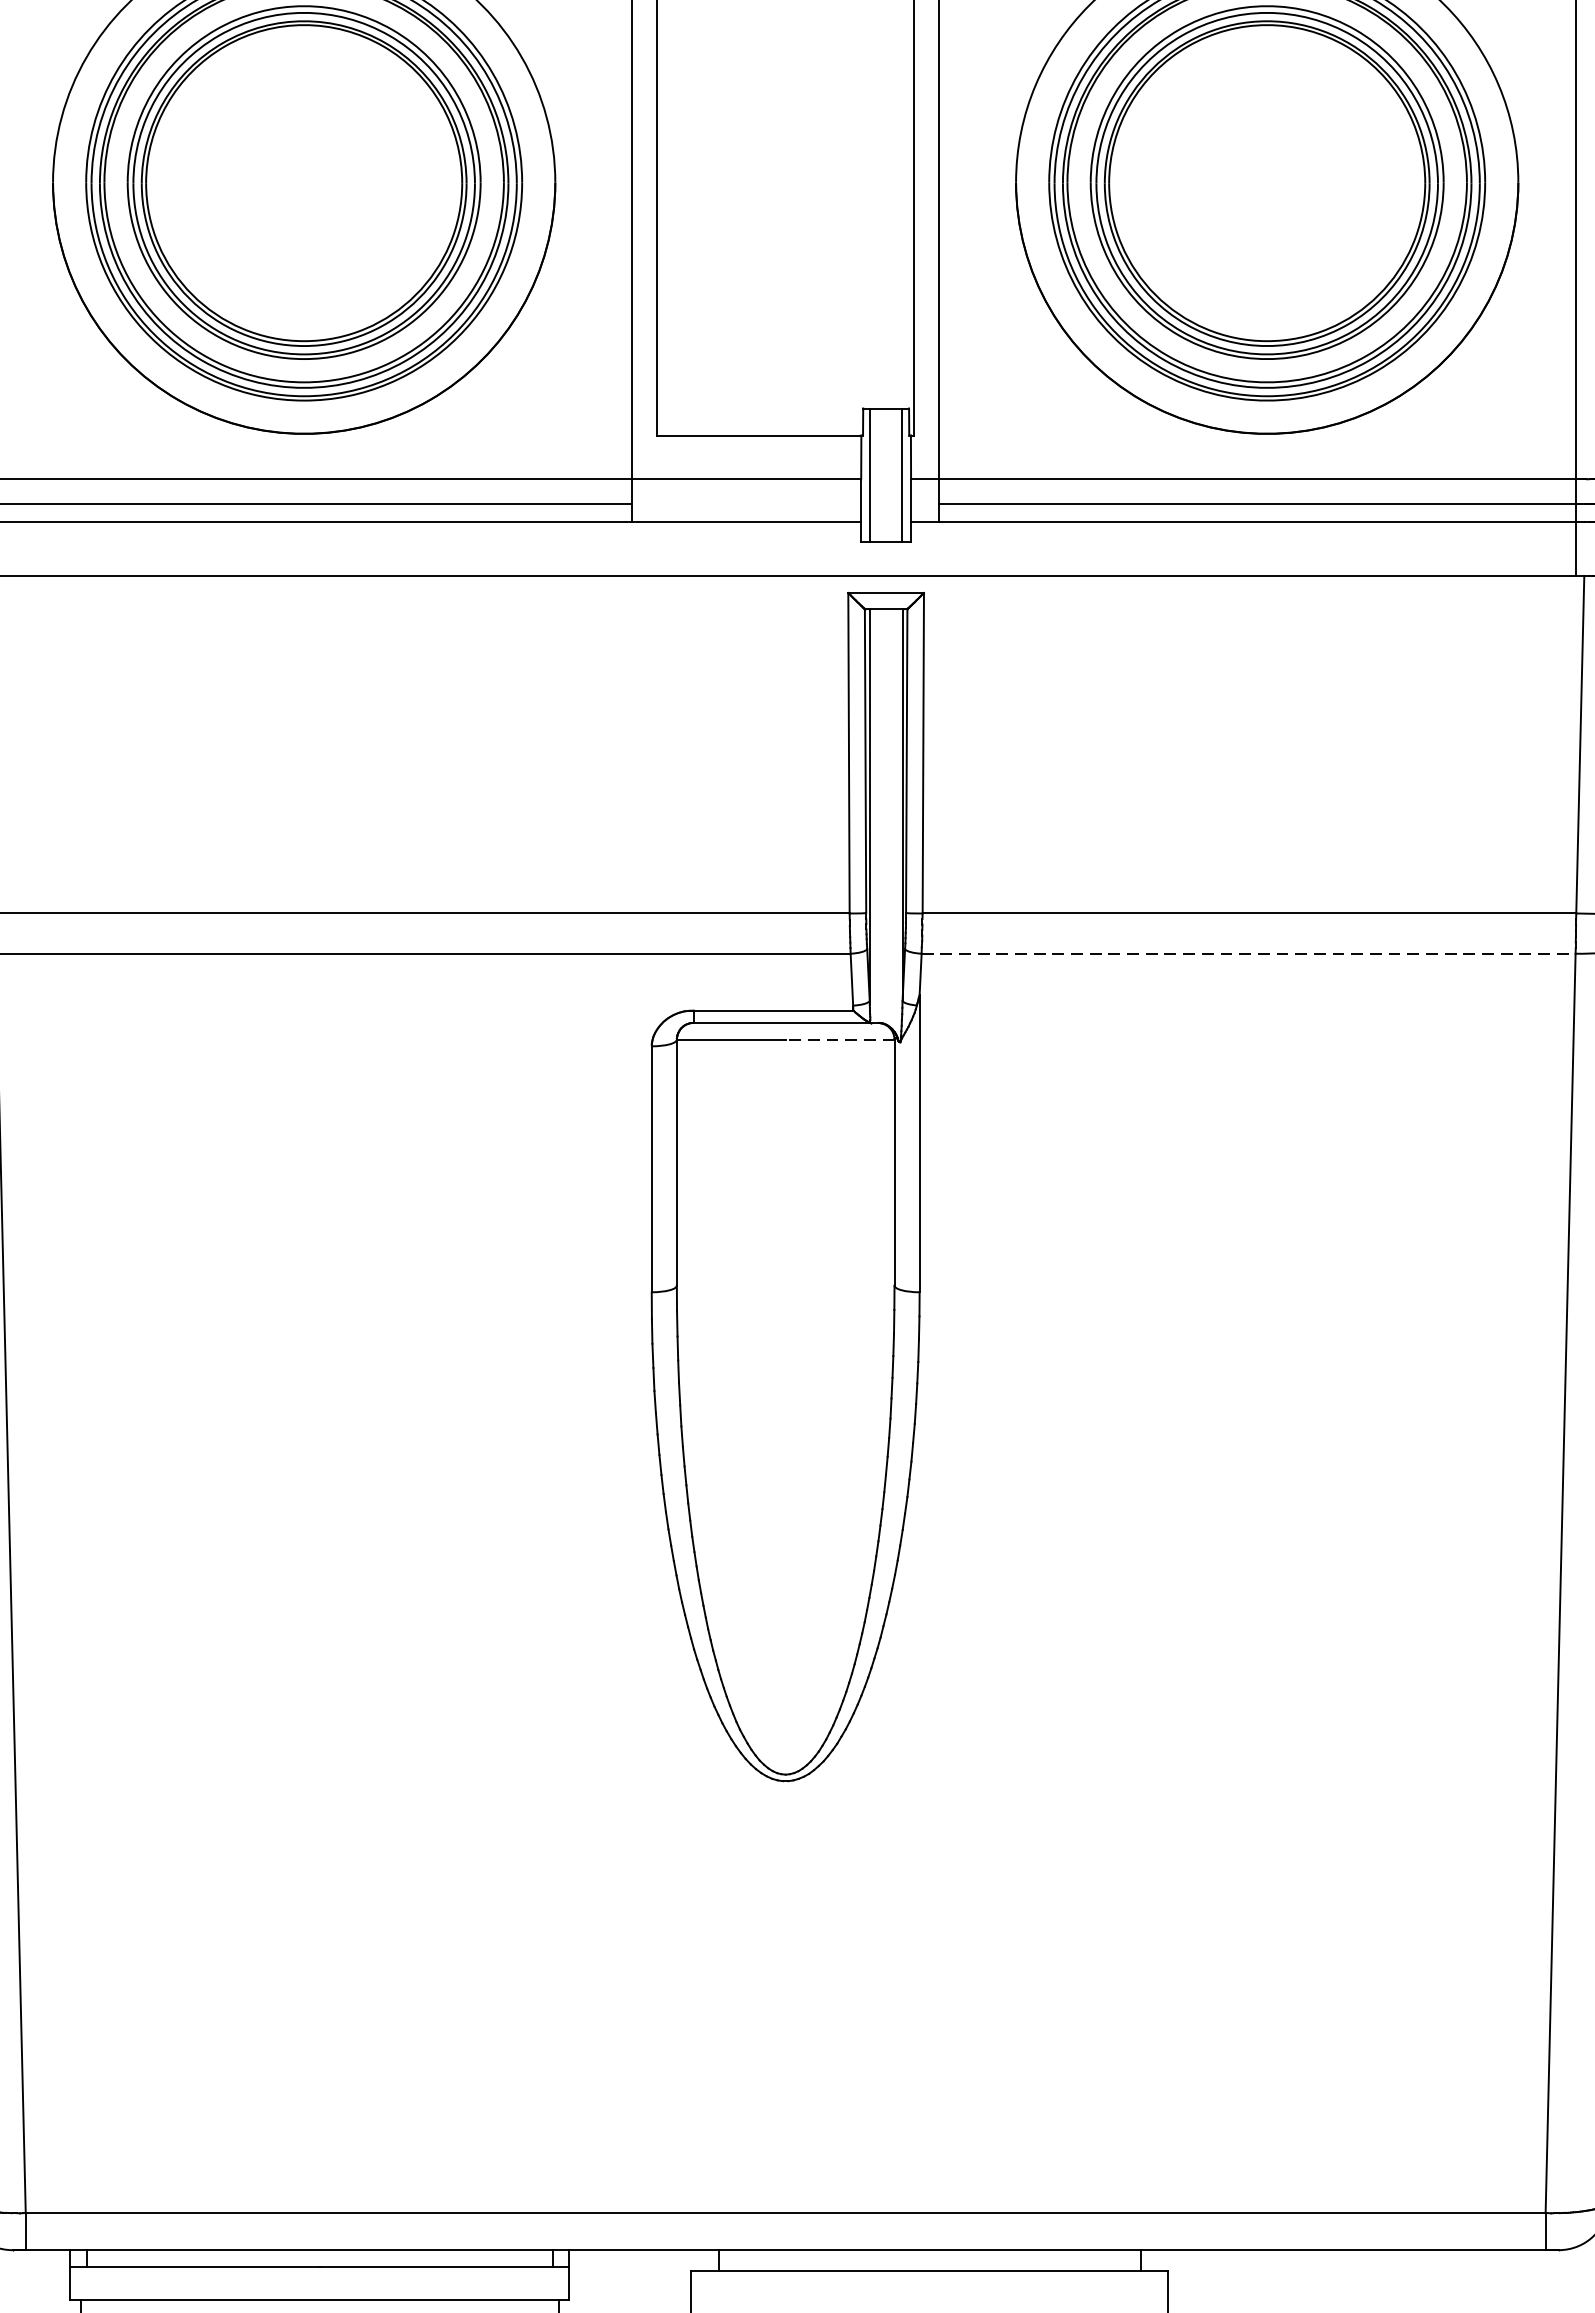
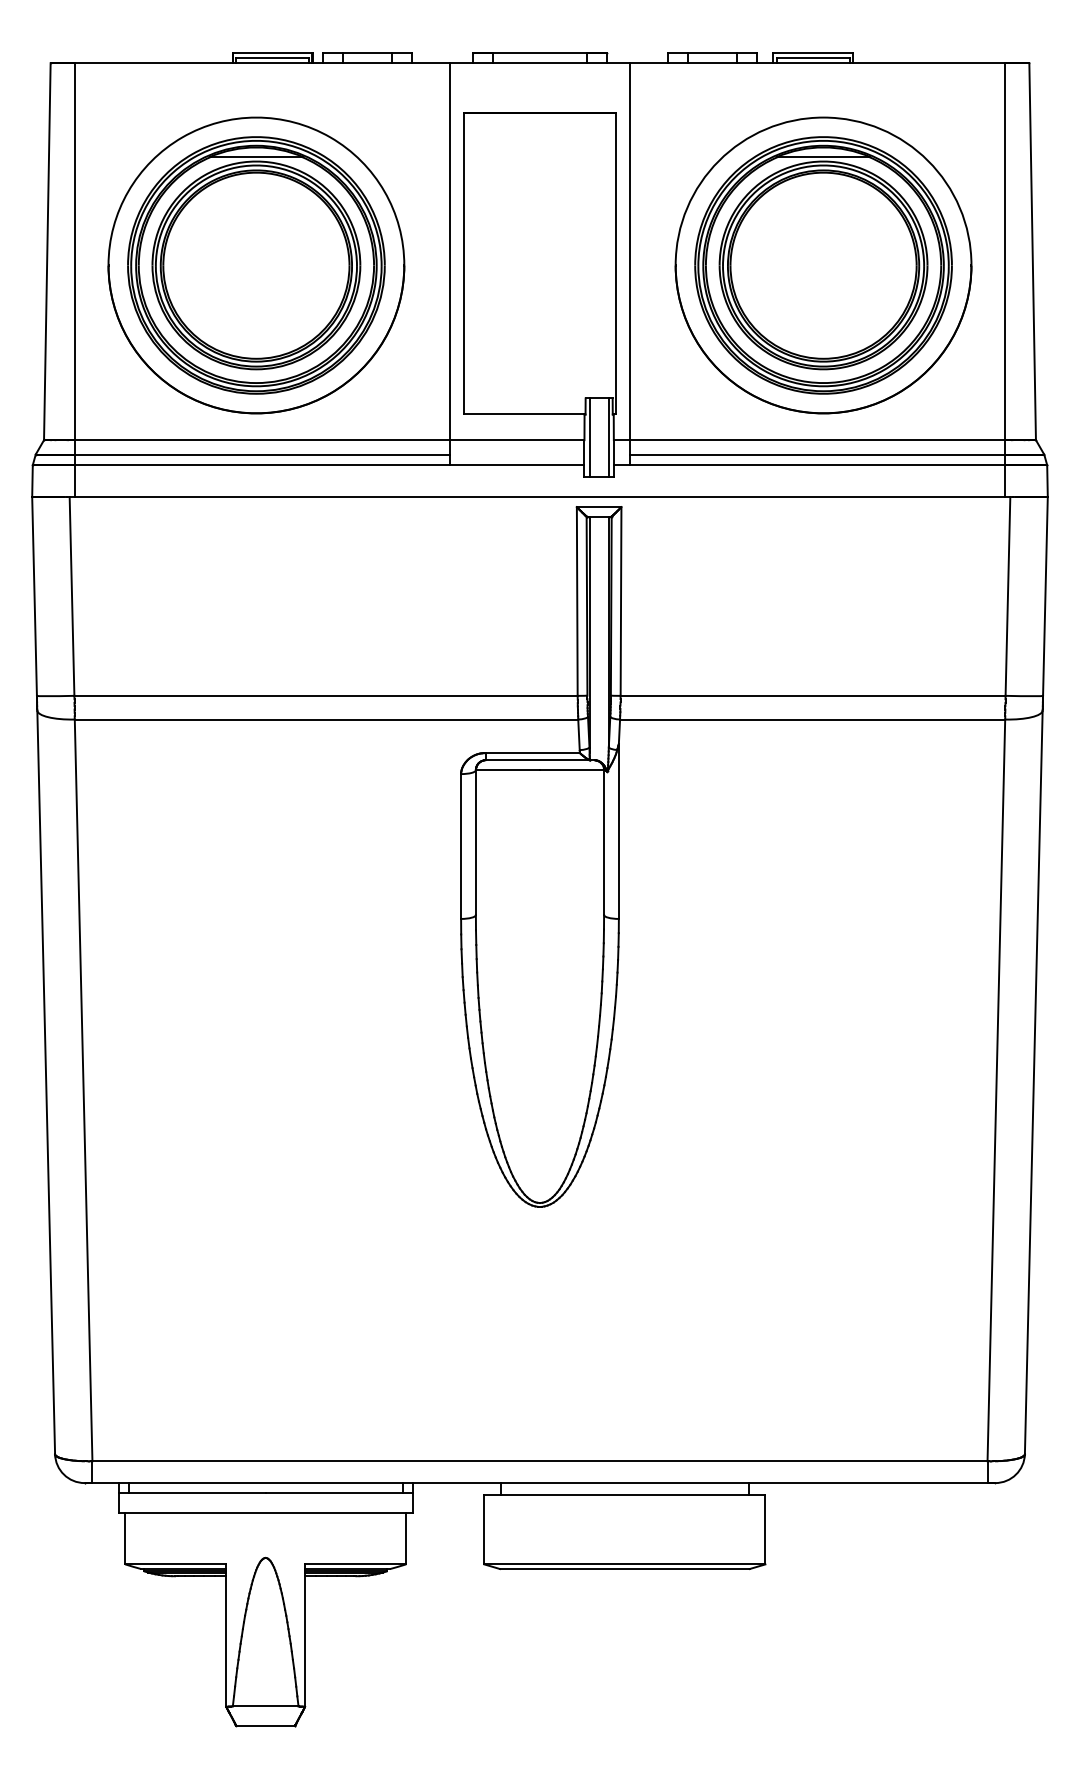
line: (1248, 953) -> (812, 719), dashed -> solid
line: (839, 1040) -> (571, 770), dashed -> solid

